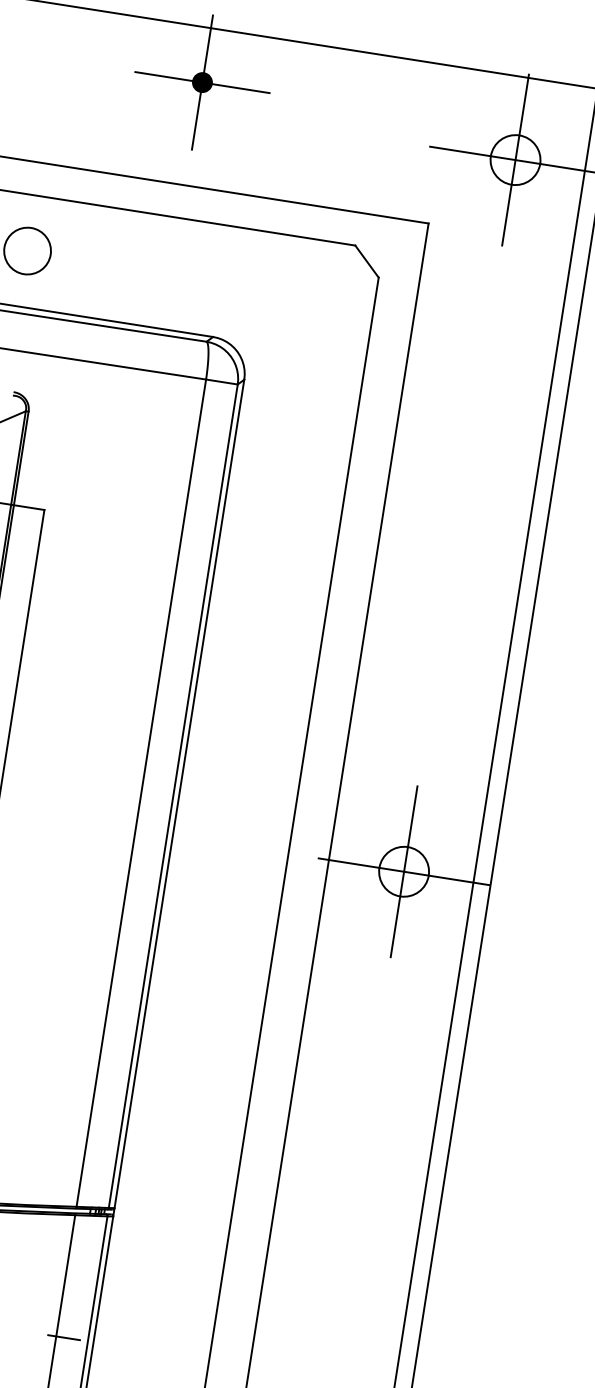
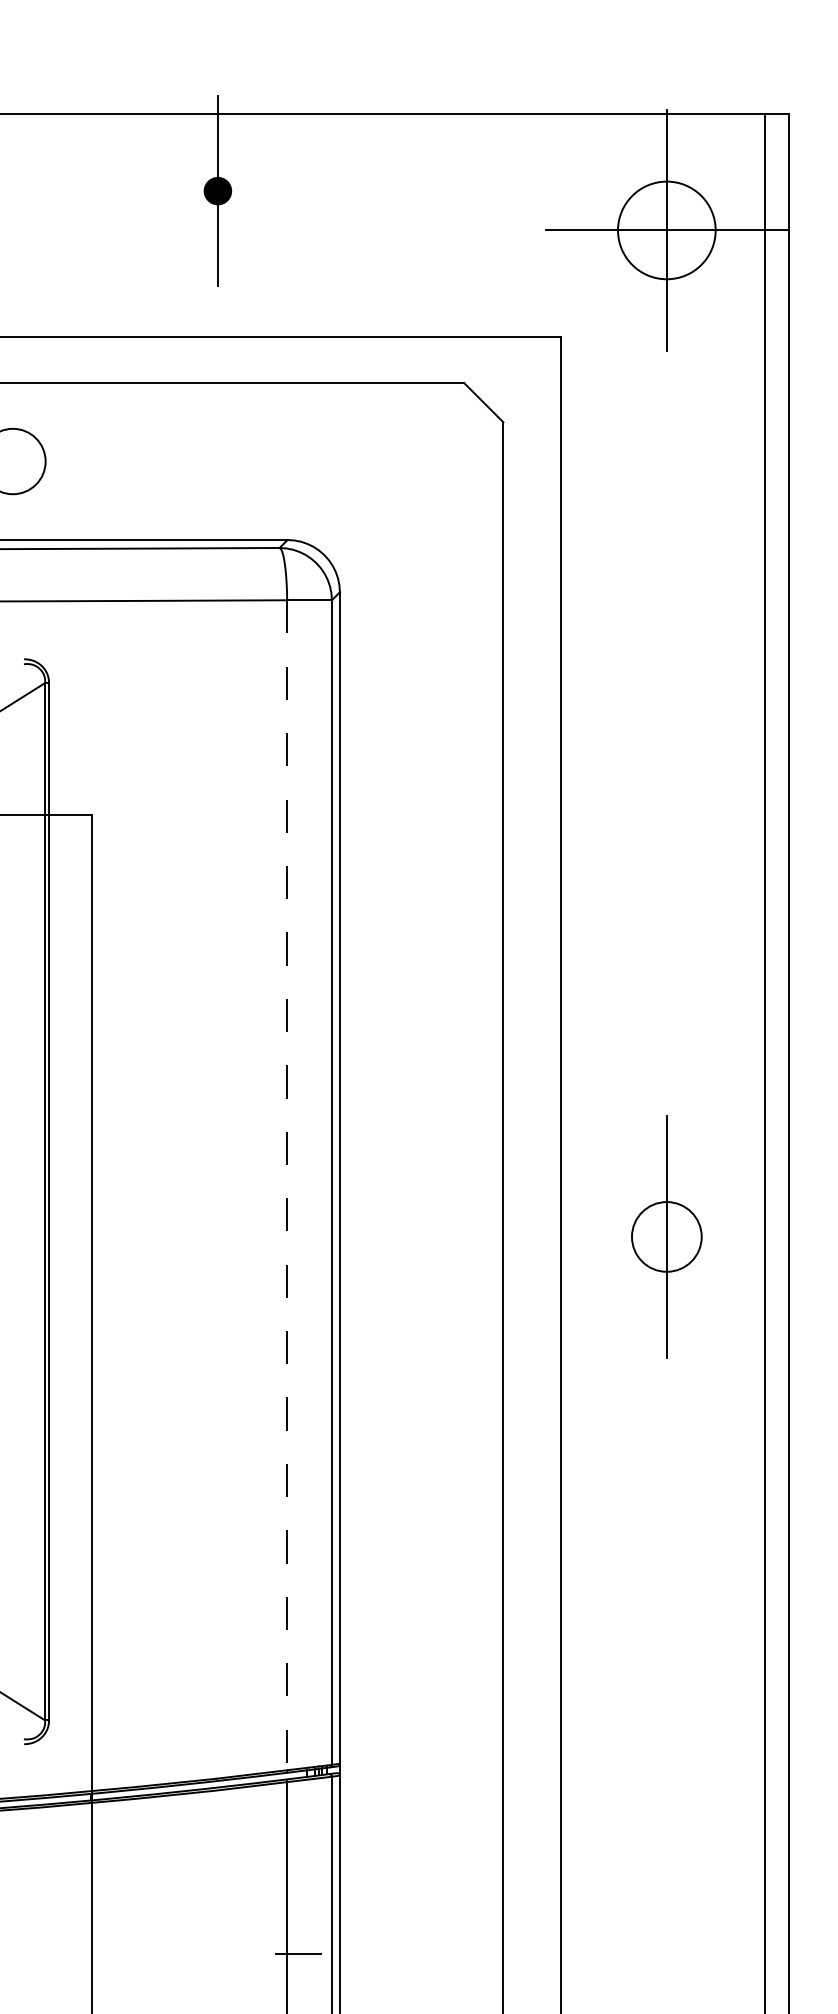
line: (202, 82) -> (217, 191), removed
circle: (515, 160) -> (666, 230), size x1.4
line: (141, 793) -> (287, 1185), solid -> dashed
line: (403, 871) -> (666, 1236), removed

